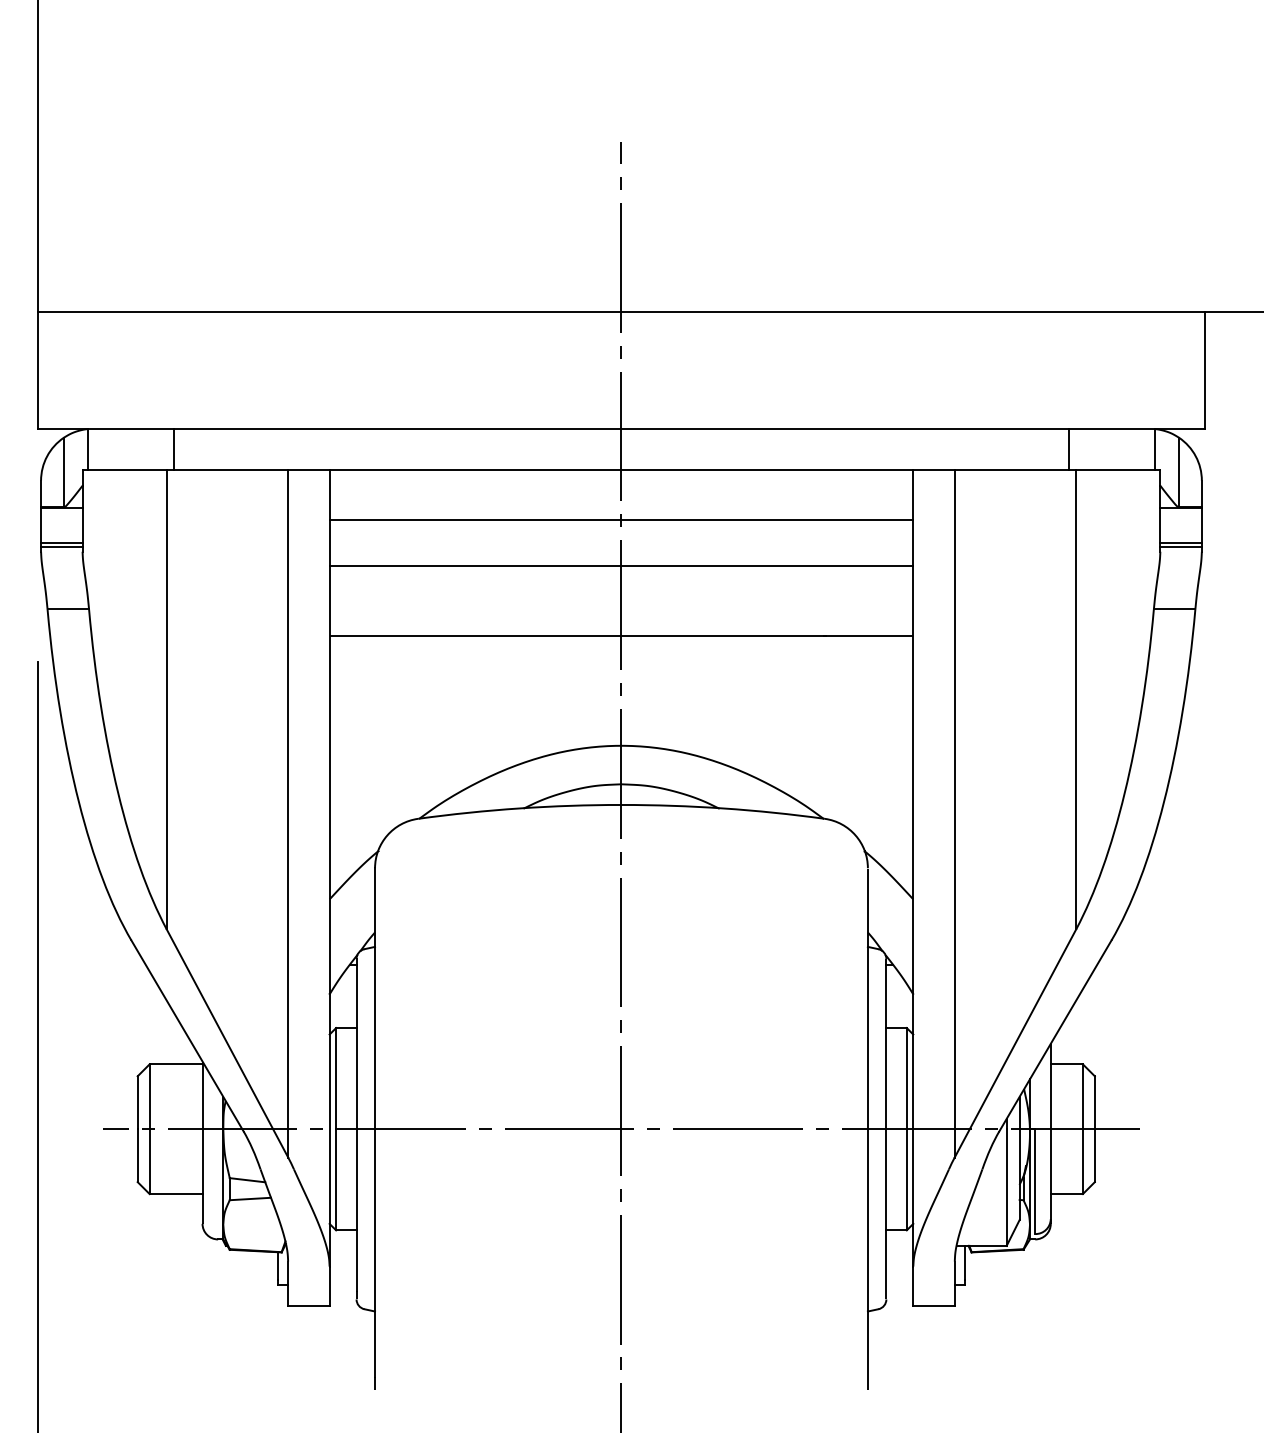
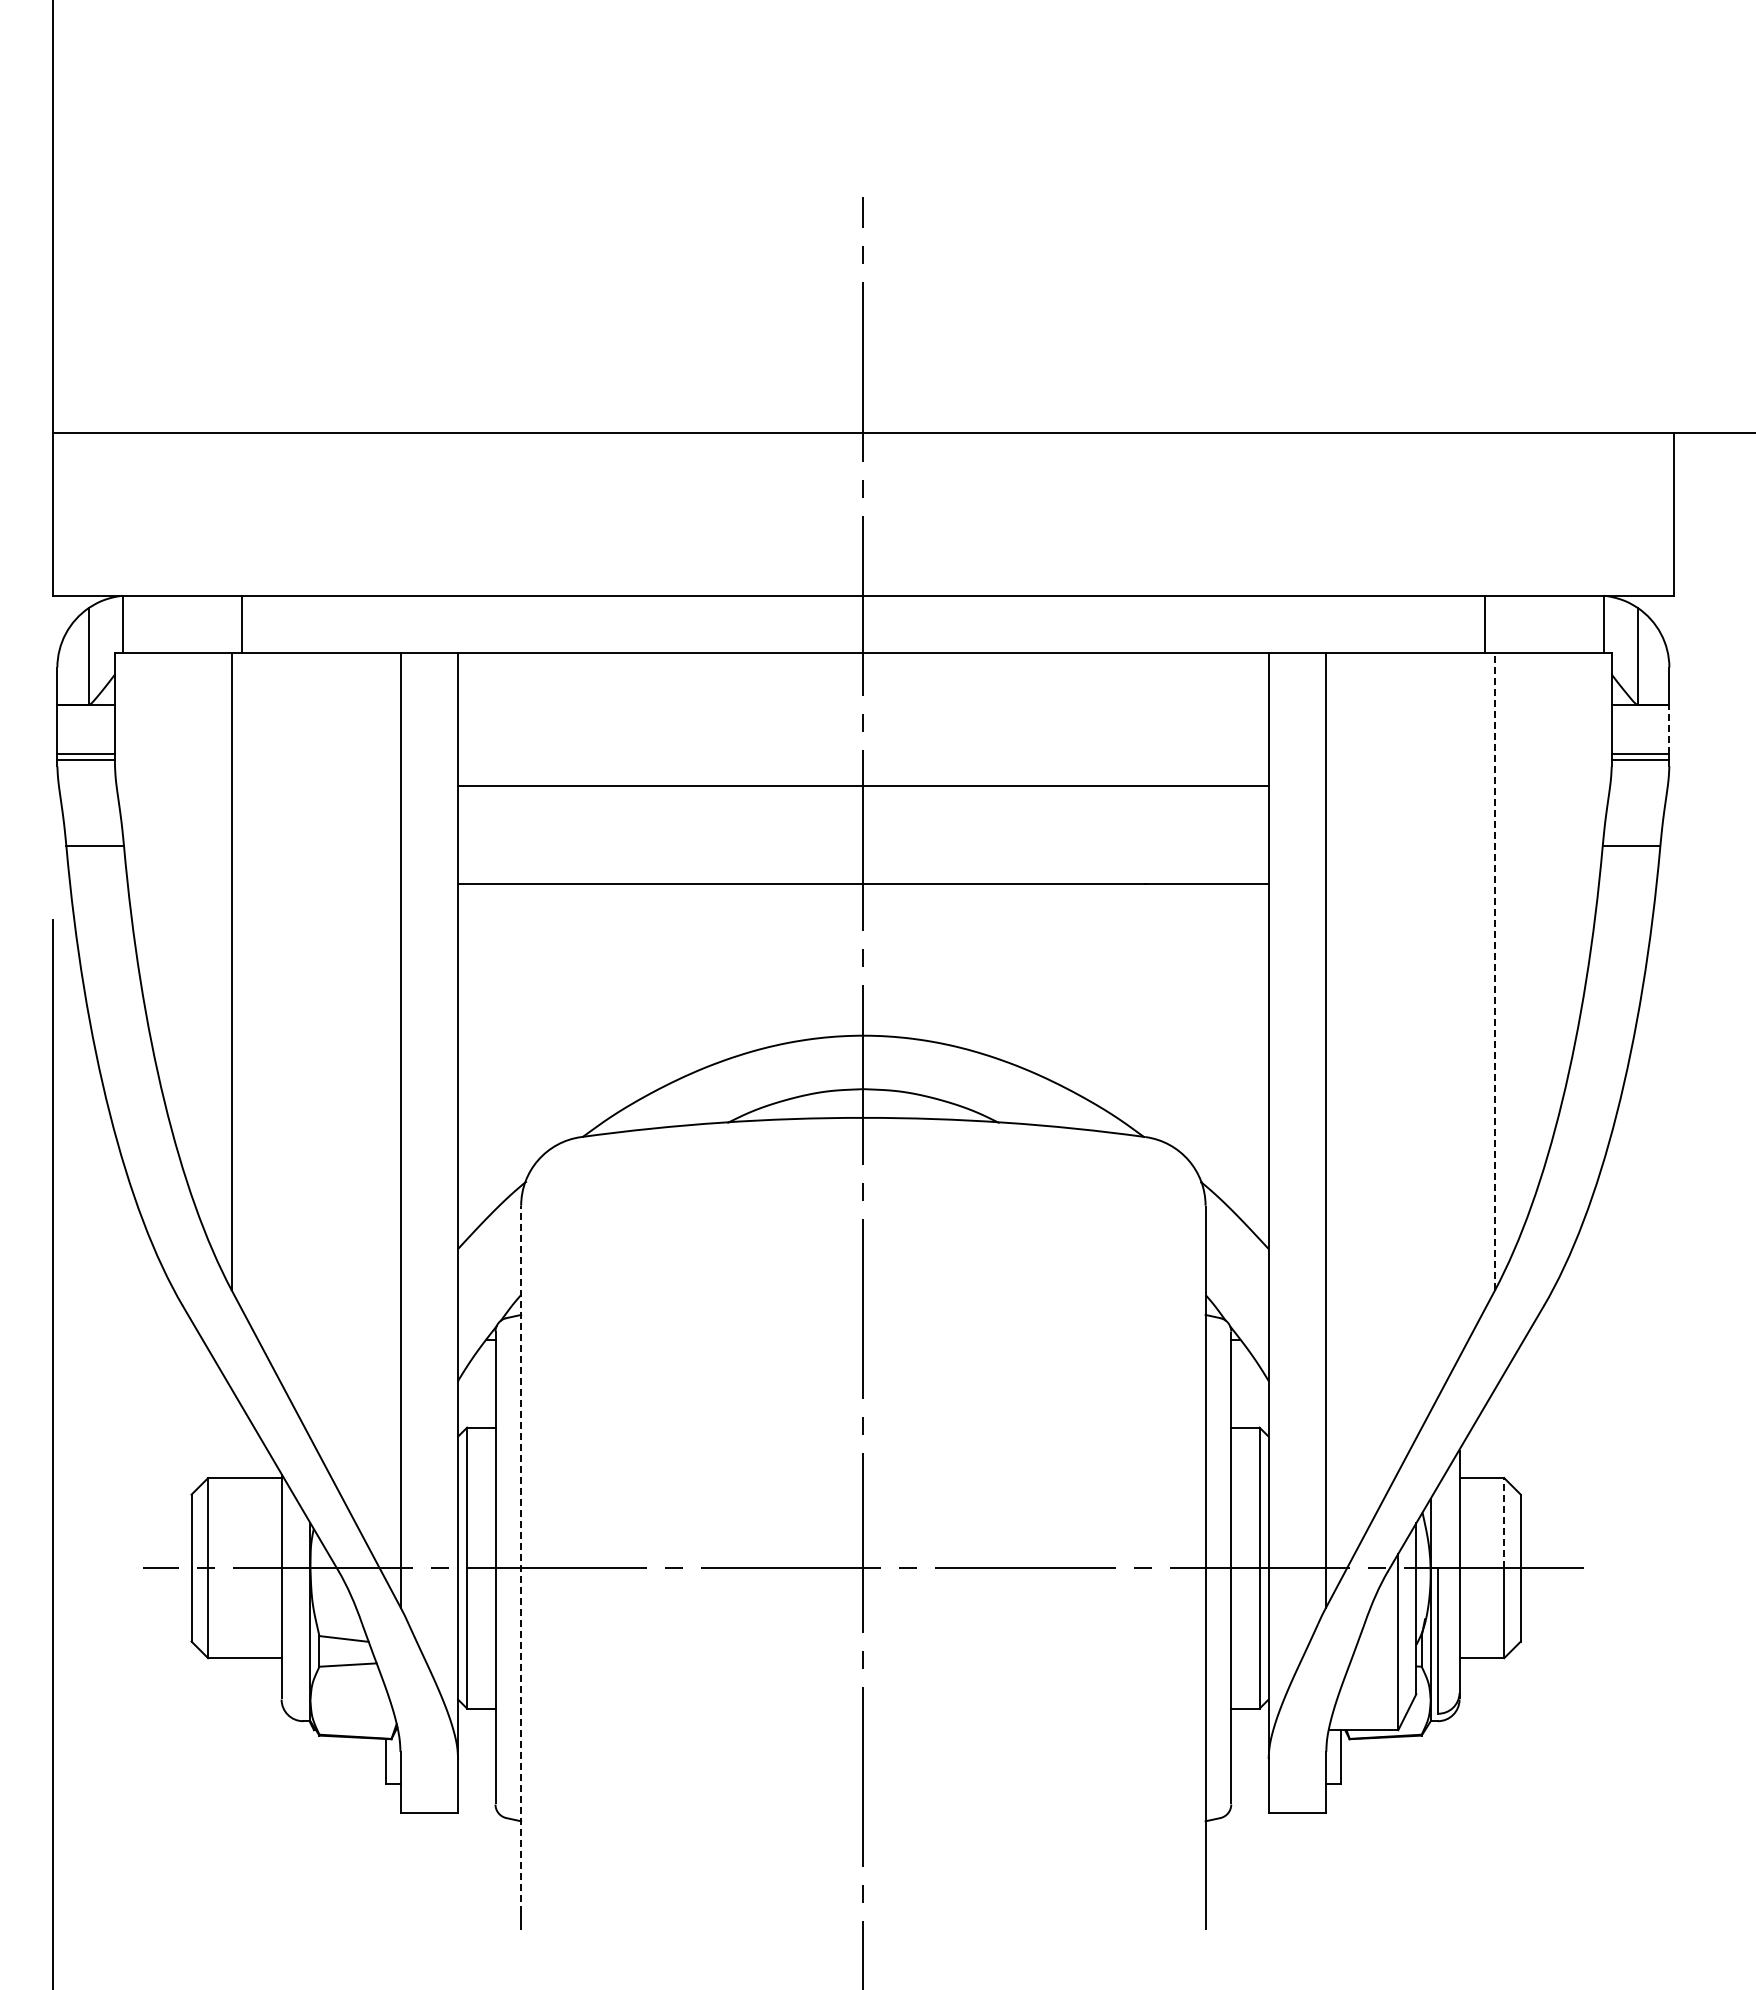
line: (621, 519) -> (863, 721), removed
line: (1201, 525) -> (1669, 729), solid -> dashed
line: (1075, 699) -> (1494, 971), solid -> dashed
line: (1083, 1096) -> (1504, 1522), solid -> dashed
line: (375, 1122) -> (521, 1559), solid -> dashed

